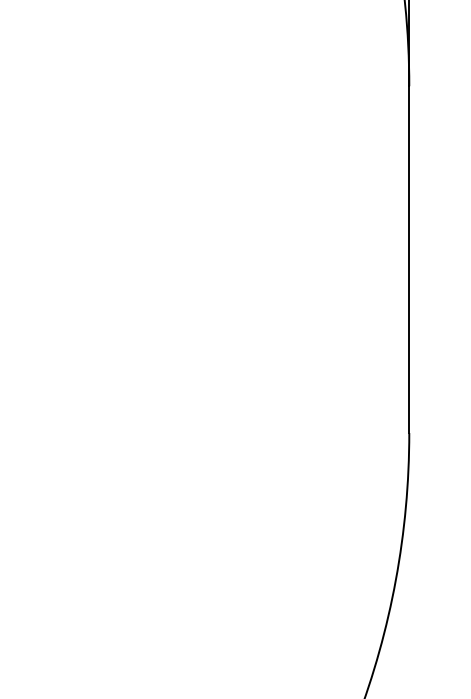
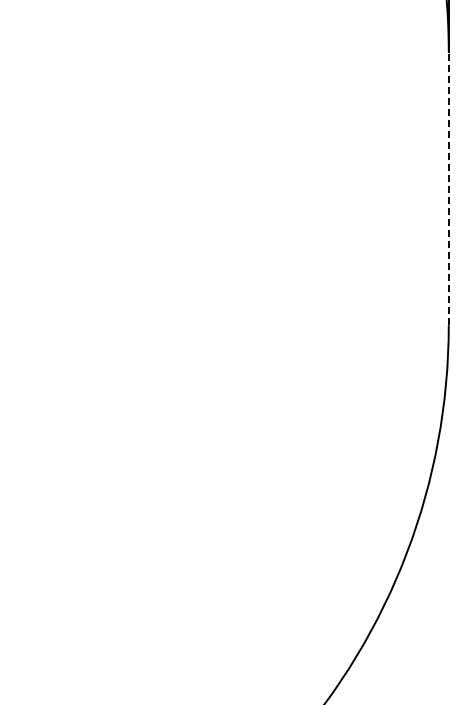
line: (408, 259) -> (448, 188), solid -> dashed

